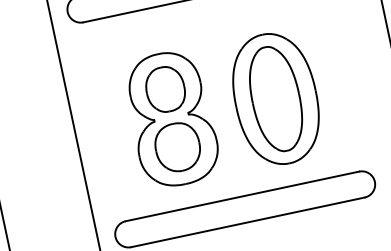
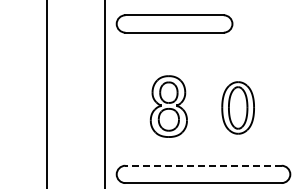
part: (274, 98) -> (237, 107), size x0.6
part: (171, 119) -> (168, 106), size x0.7
line: (242, 196) -> (203, 165), solid -> dashed

